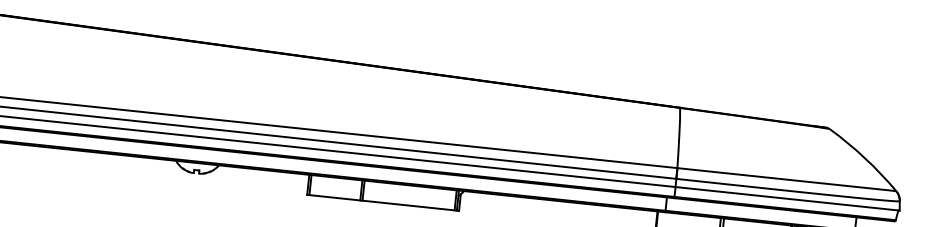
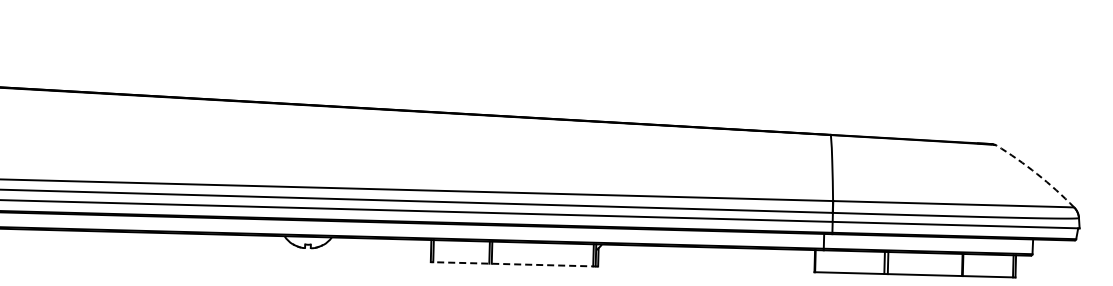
arc: (865, 158) -> (1037, 174), solid -> dashed
line: (383, 203) -> (514, 264), solid -> dashed

